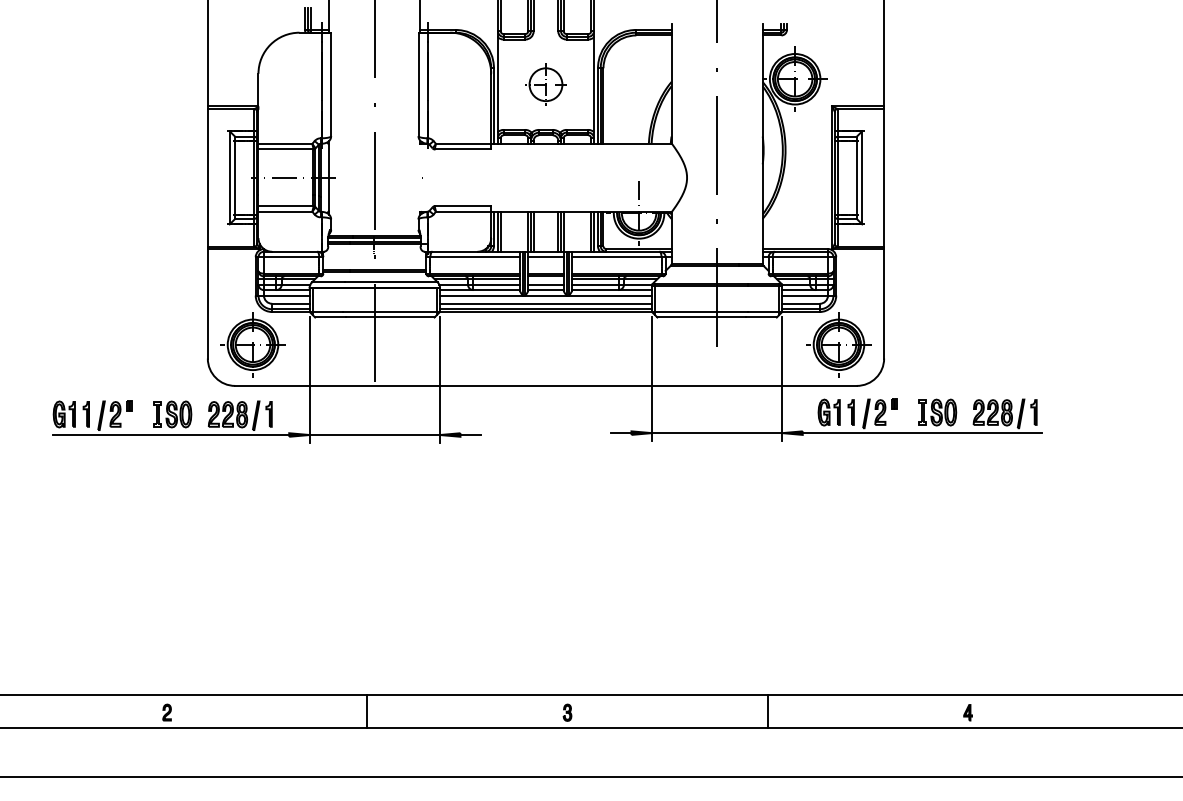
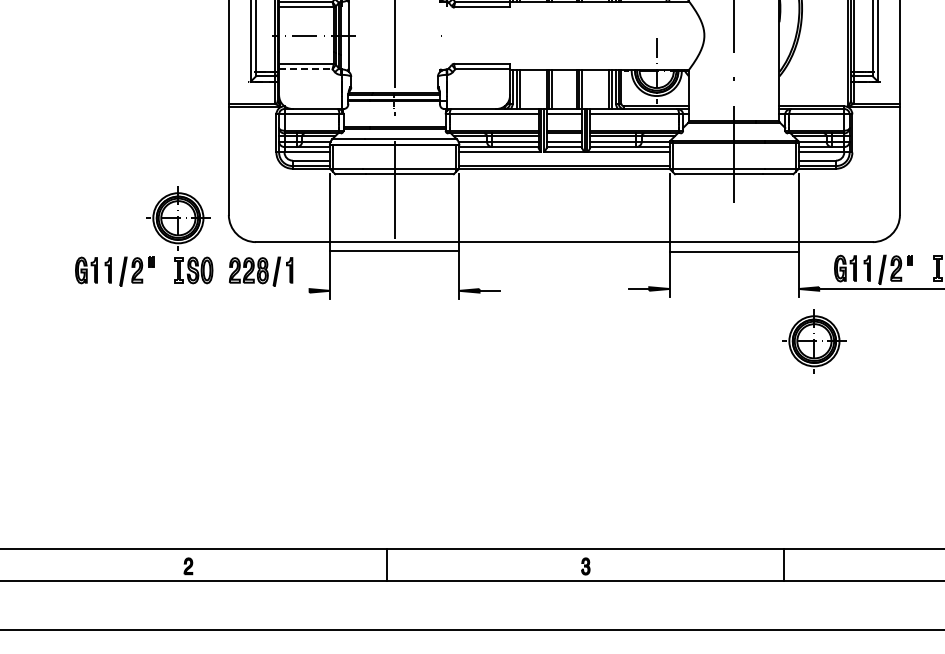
line: (285, 211) -> (305, 69), solid -> dashed
line: (545, 303) -> (563, 160), removed
part: (252, 344) -> (177, 217), moved
part: (838, 344) -> (813, 340), moved
line: (716, 433) -> (733, 252), moved
line: (170, 435) -> (191, 291), removed
line: (374, 435) -> (394, 251), moved

